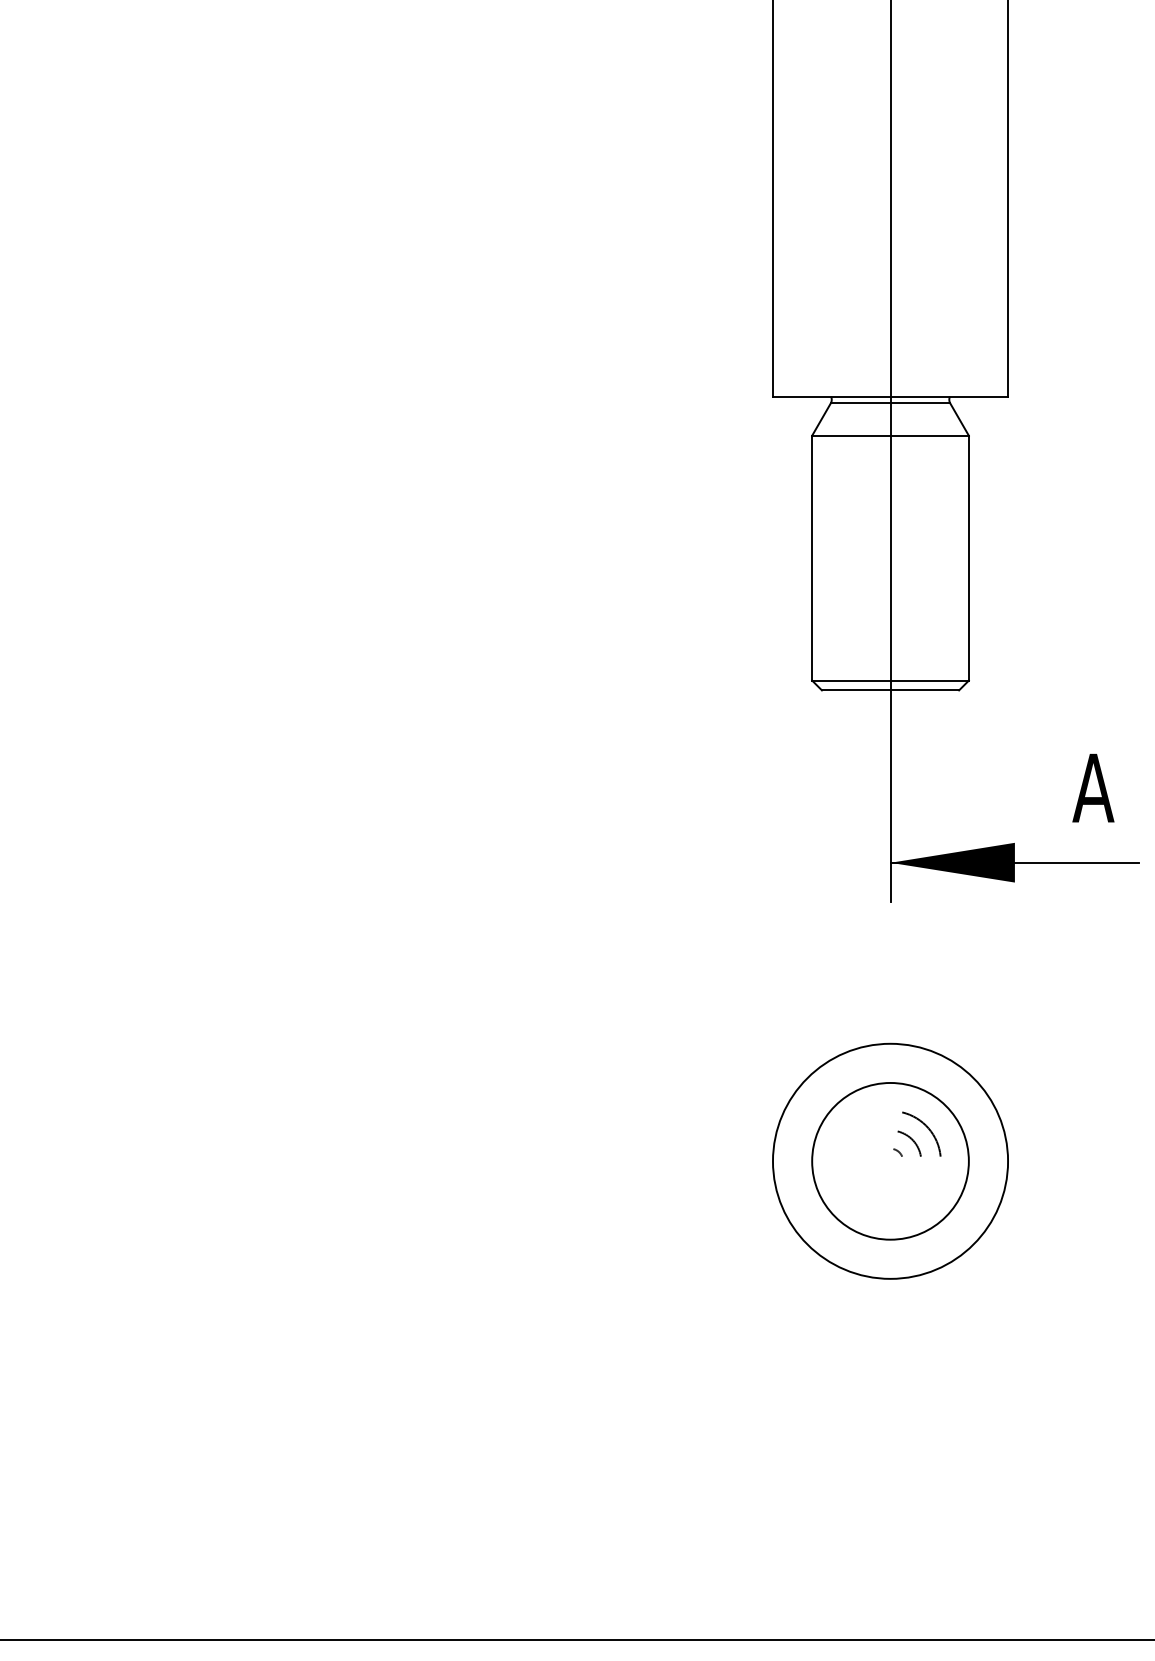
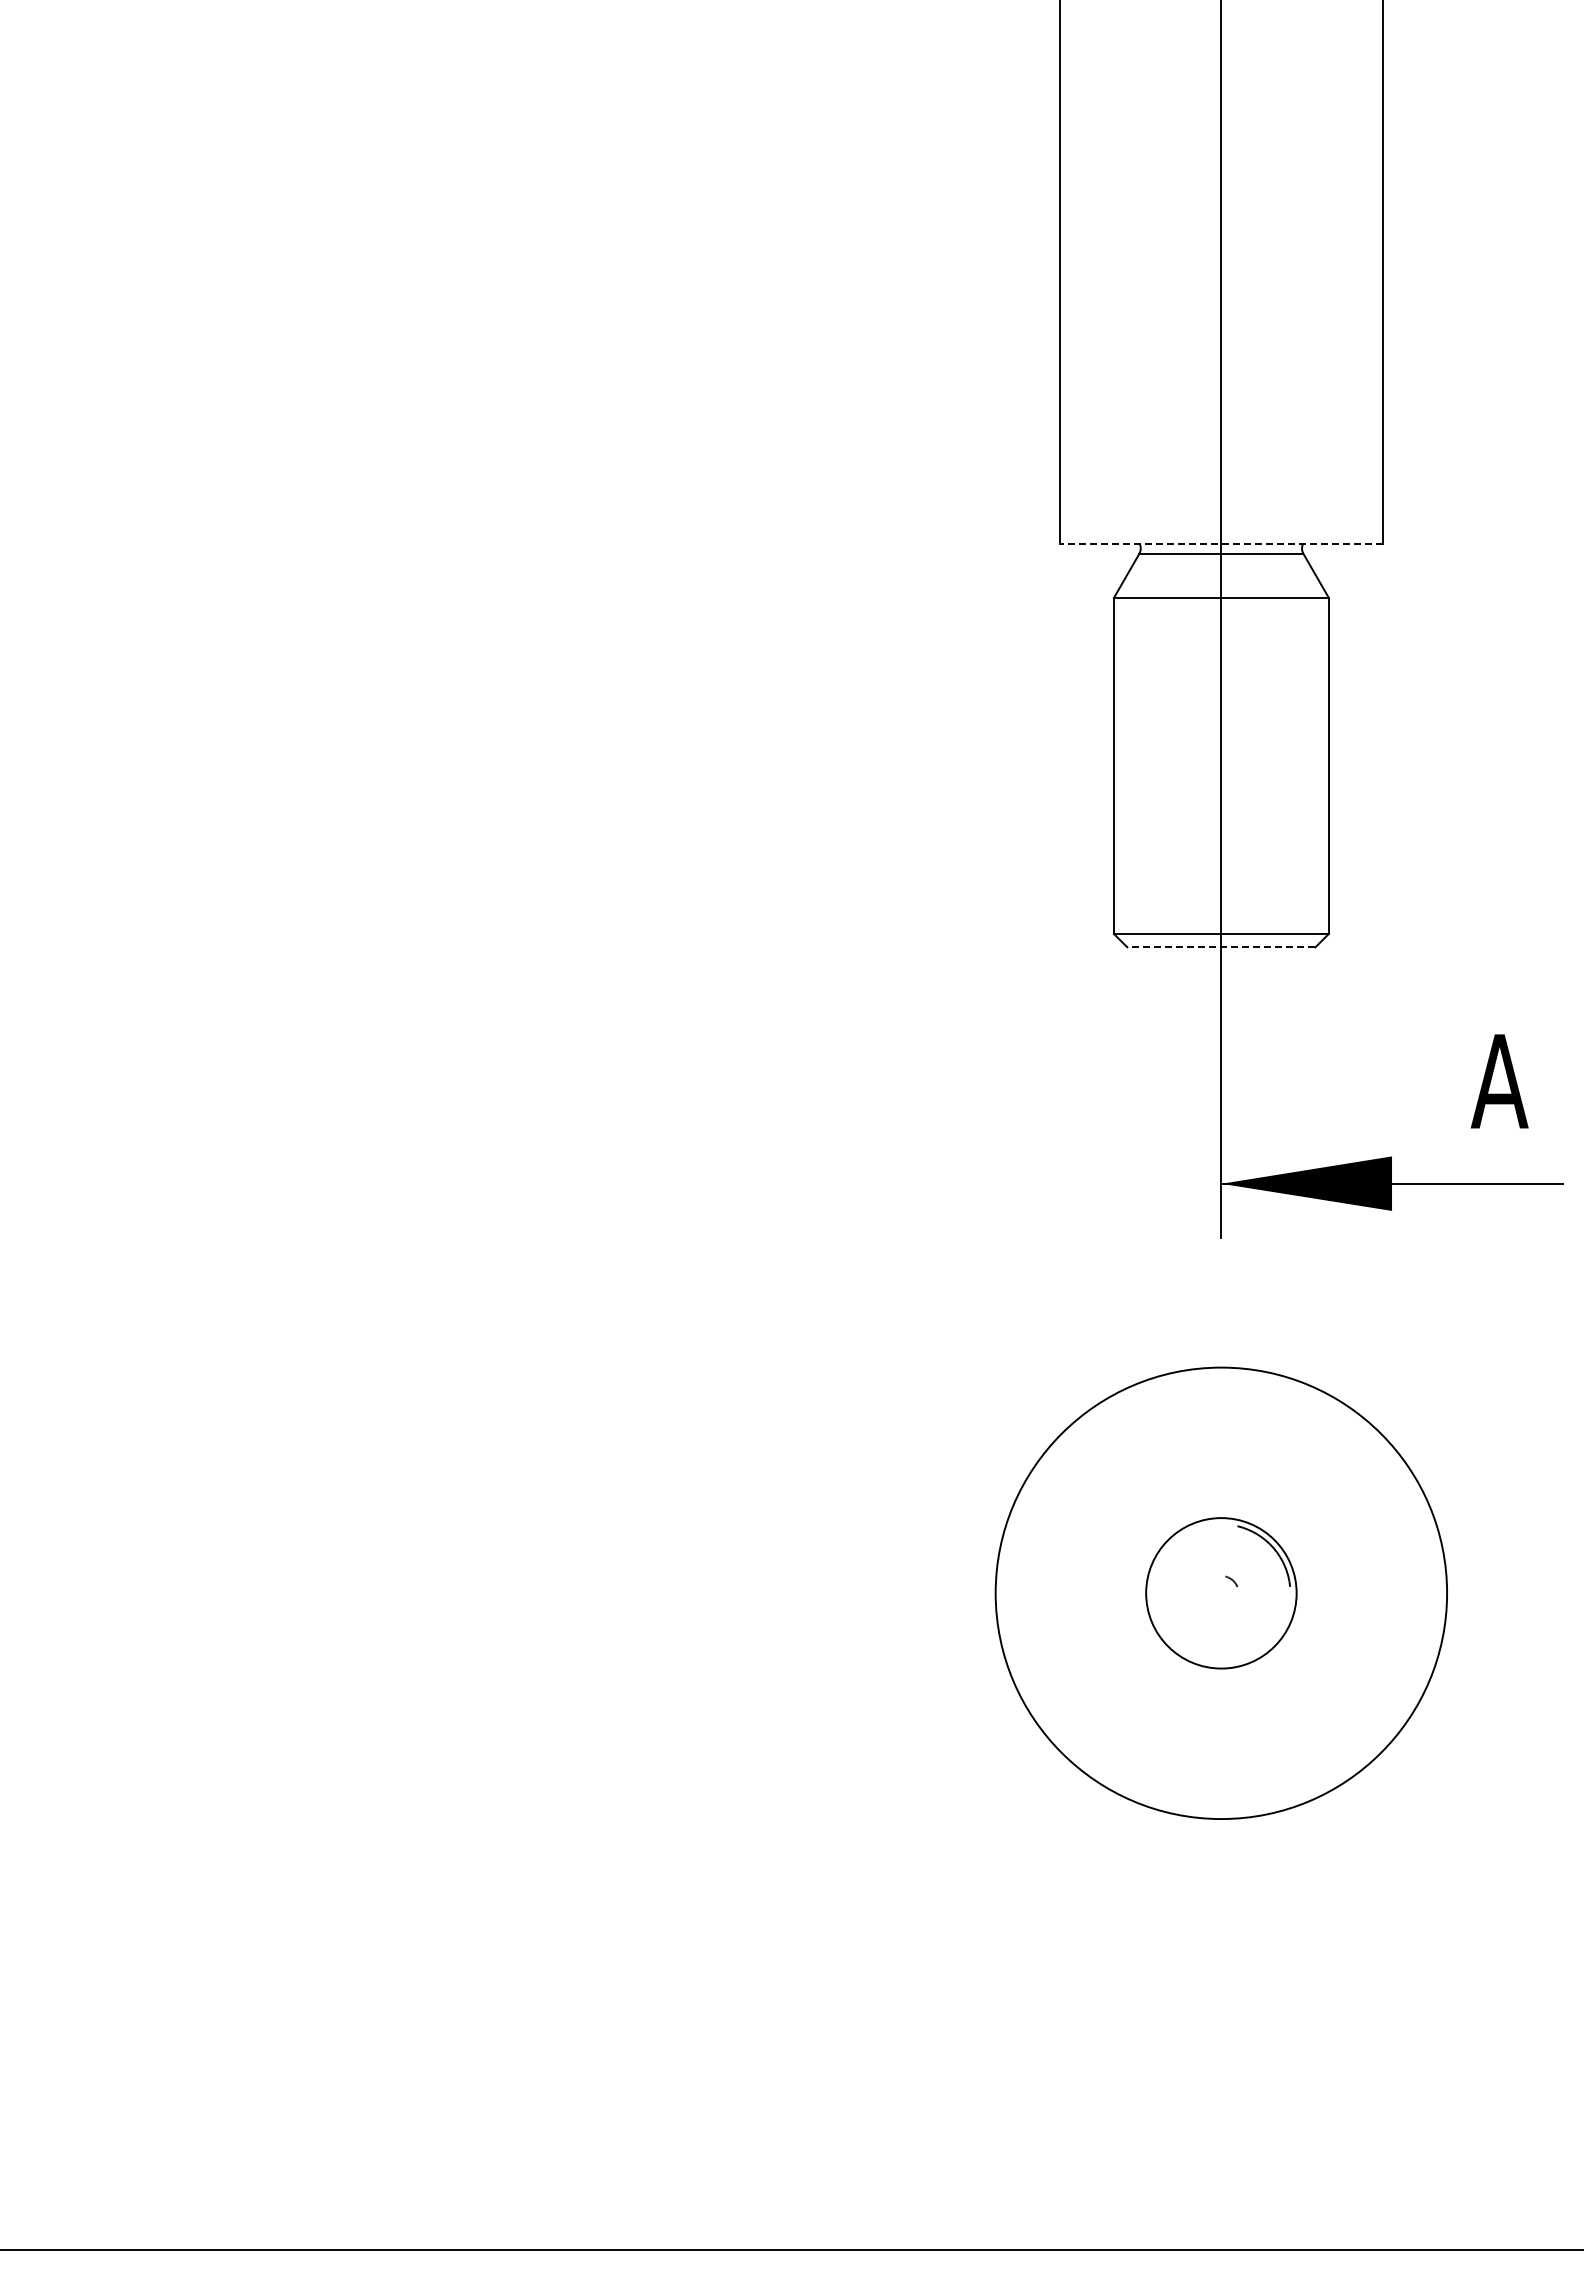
line: (889, 396) -> (1220, 544), solid -> dashed
line: (889, 690) -> (1220, 947), solid -> dashed
arc: (911, 1140) -> (1250, 1564), removed
circle: (889, 1160) -> (1220, 1592), size x0.7
circle: (890, 1161) -> (1221, 1593), size x1.4

